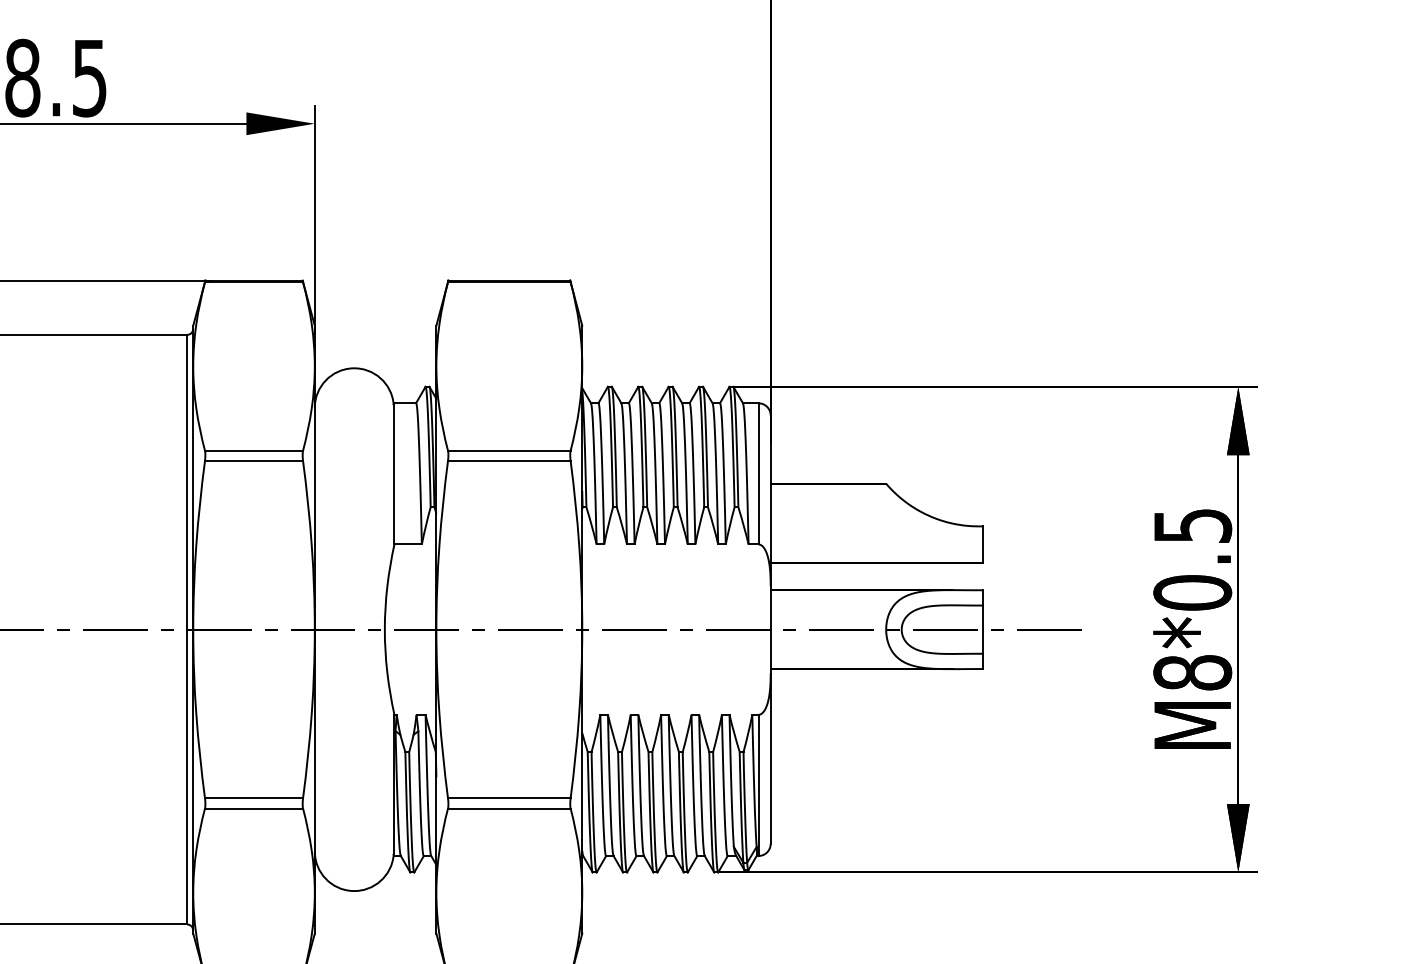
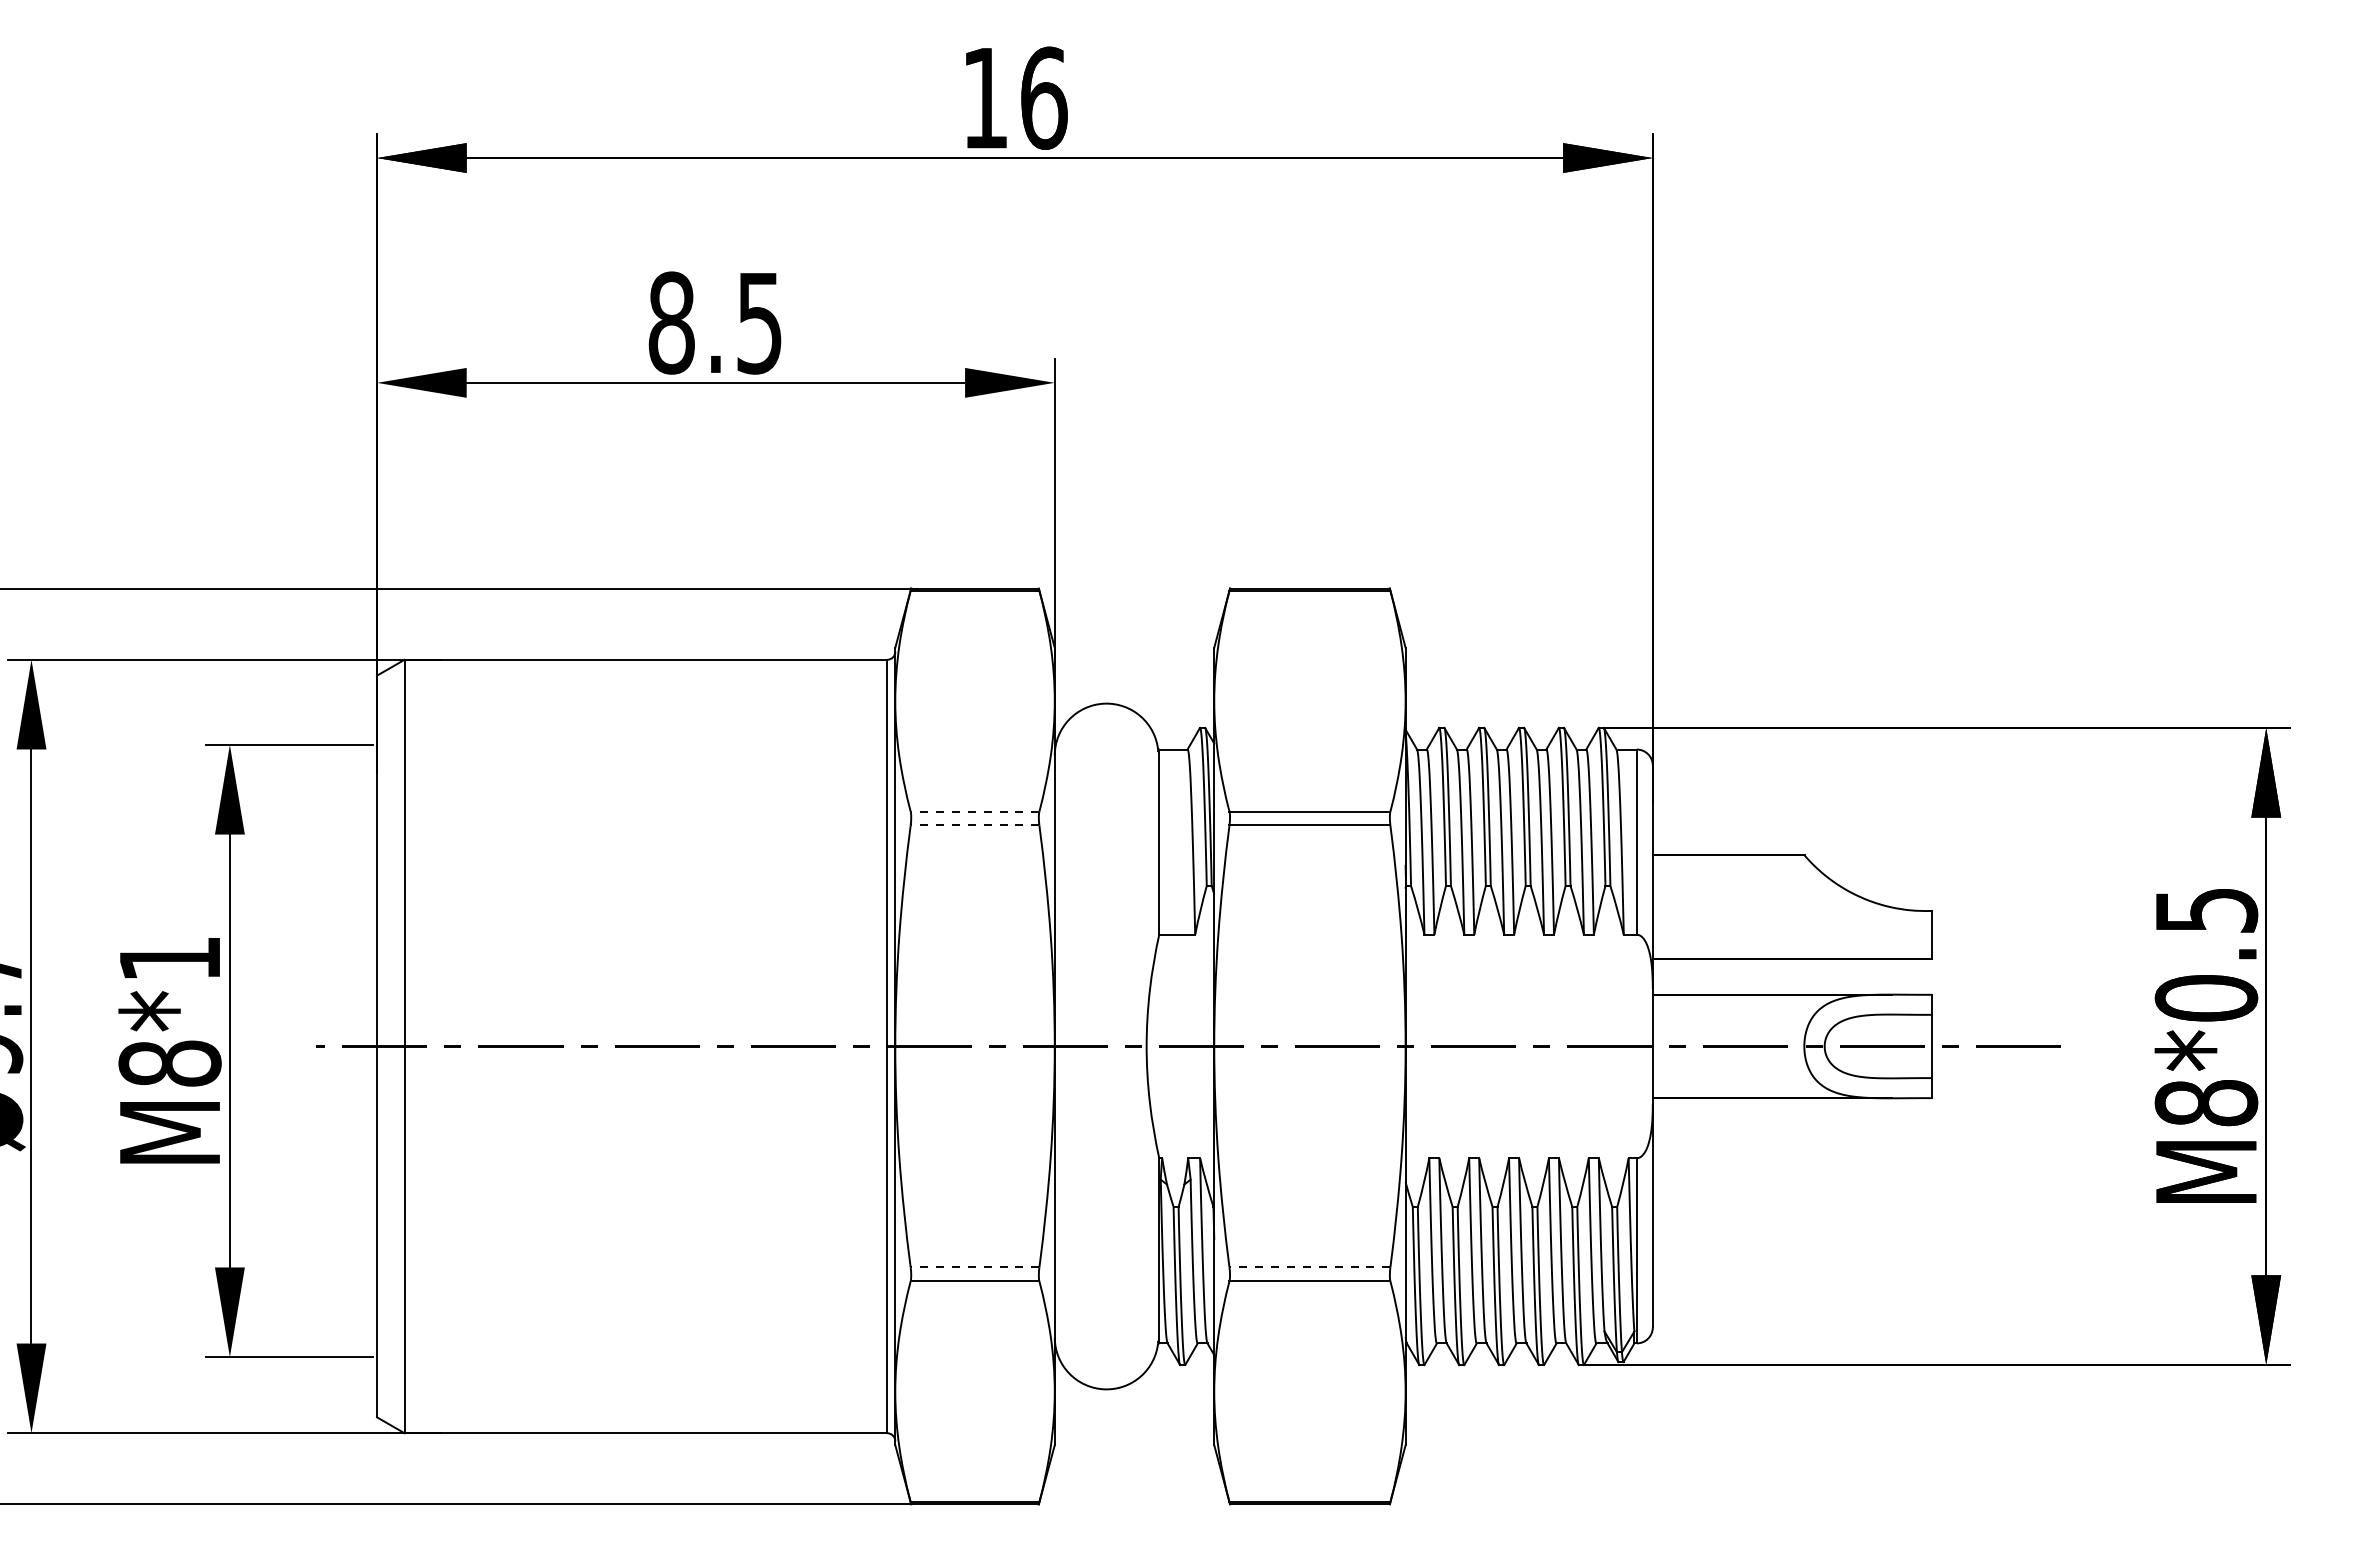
line: (253, 450) -> (974, 811), solid -> dashed
line: (253, 461) -> (974, 825), solid -> dashed
line: (253, 798) -> (974, 1267), solid -> dashed
line: (508, 798) -> (1309, 1267), solid -> dashed

